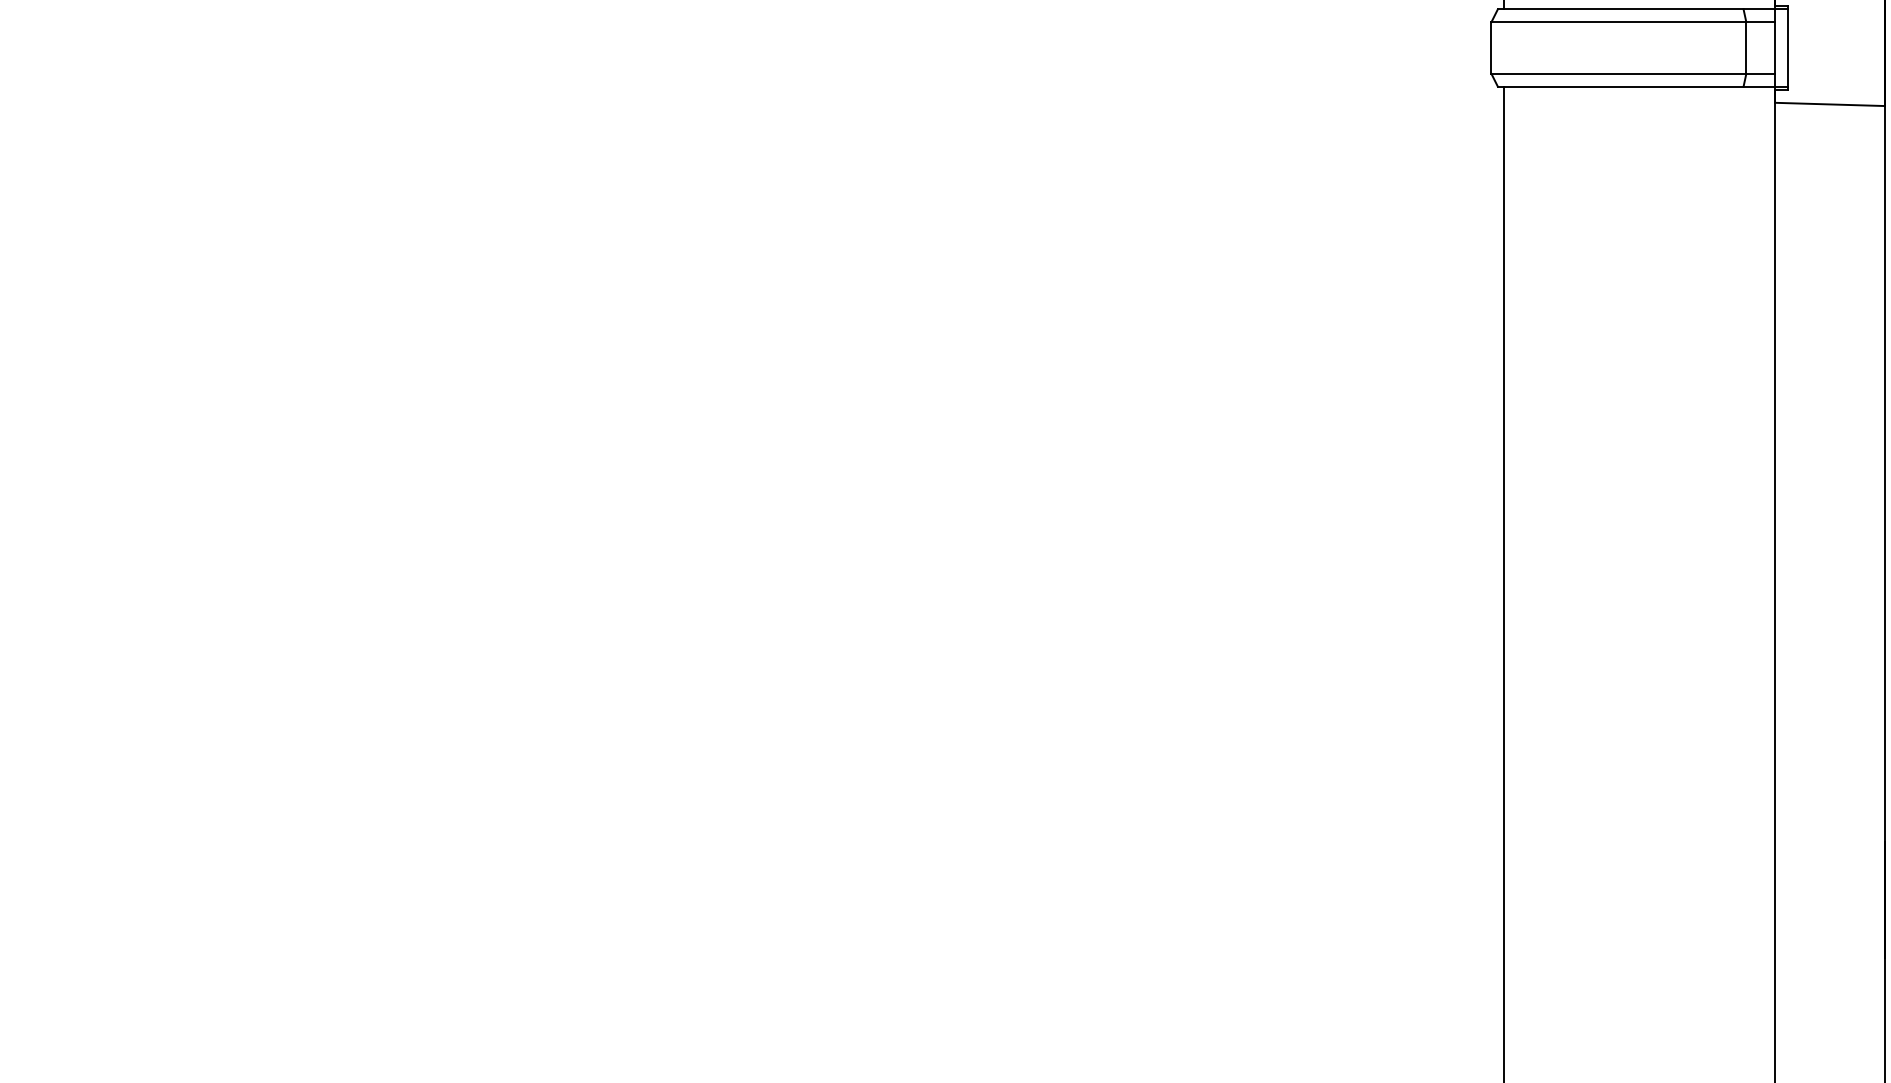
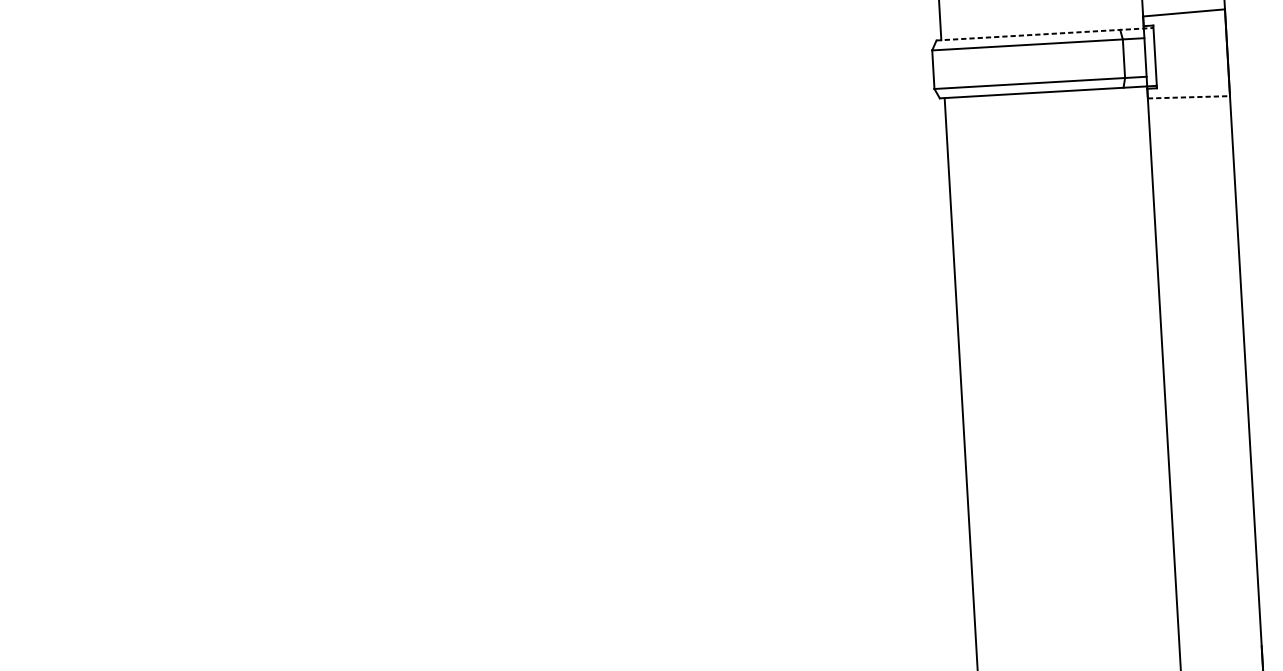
line: (1643, 9) -> (1045, 34), solid -> dashed
line: (1829, 104) -> (1188, 97), solid -> dashed

